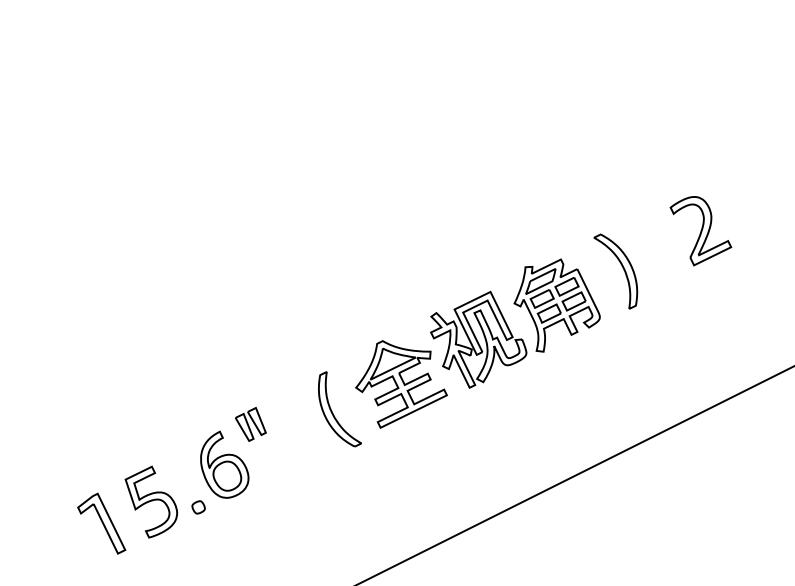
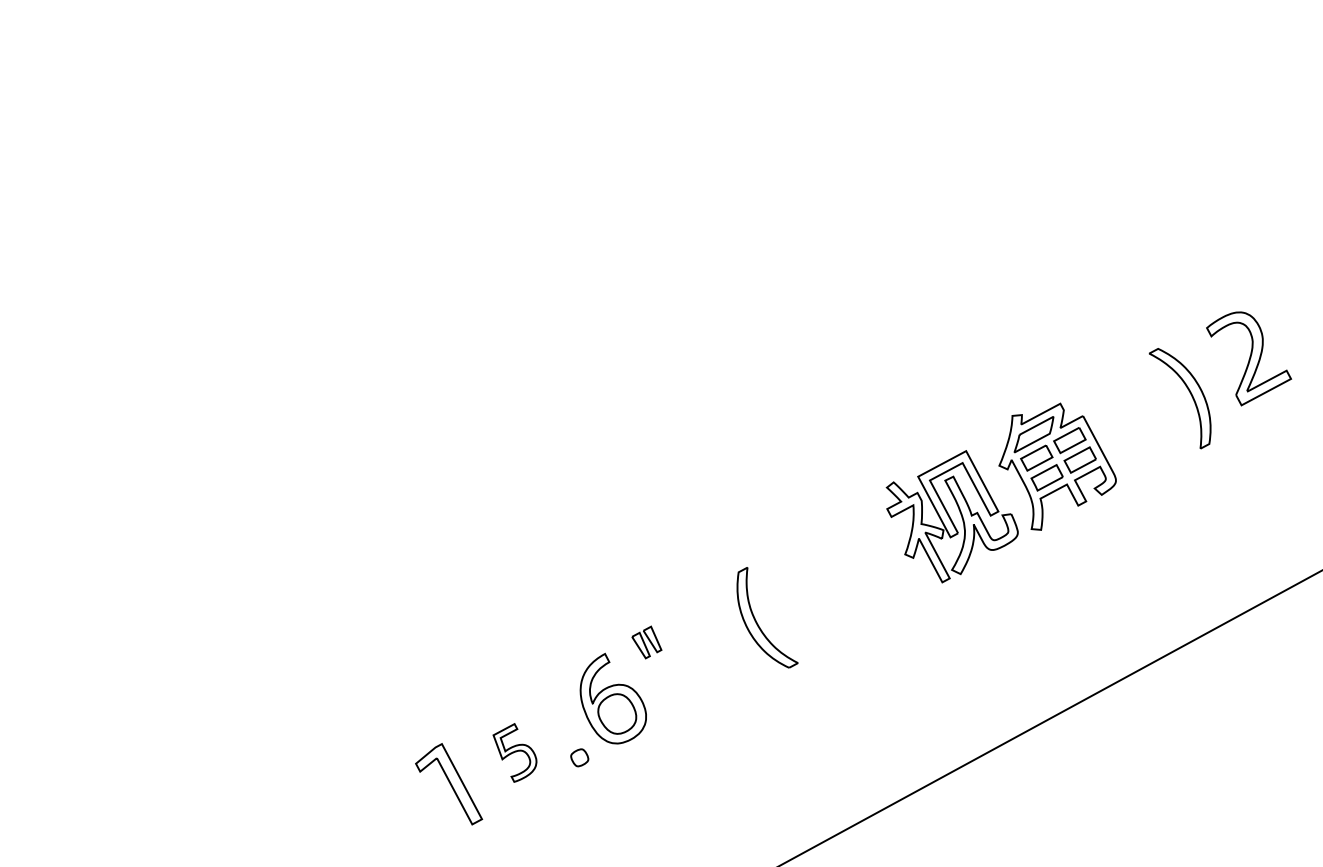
part: (621, 266) -> (1188, 391), moved
part: (401, 384) -> (849, 581), removed
part: (250, 424) -> (646, 642), size x0.7
part: (150, 501) -> (514, 752), size x0.6

